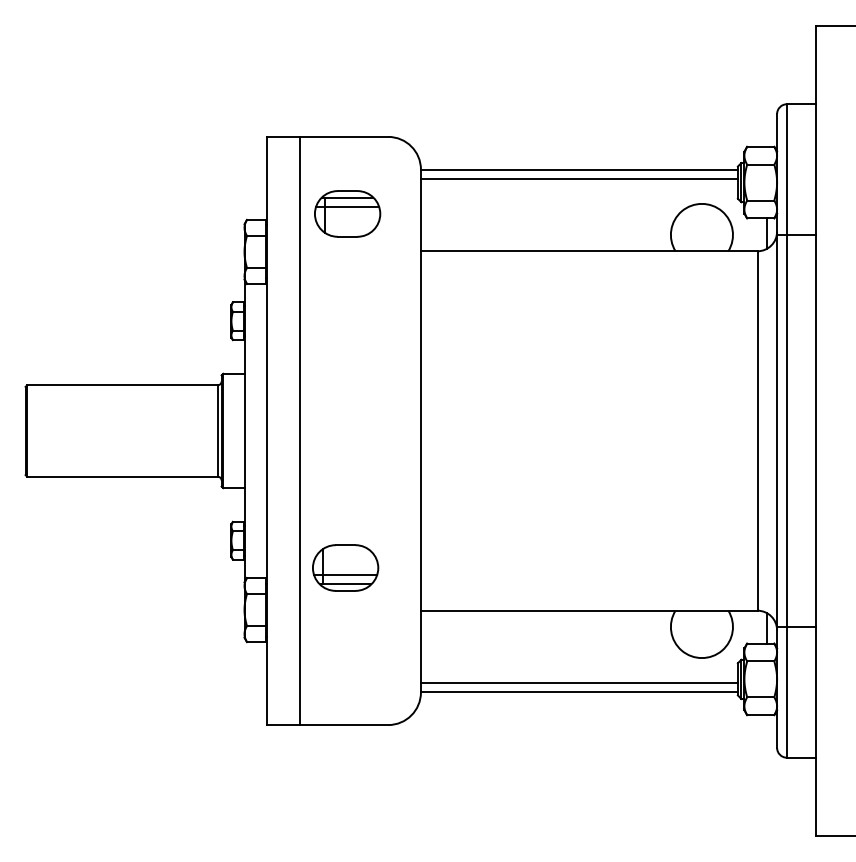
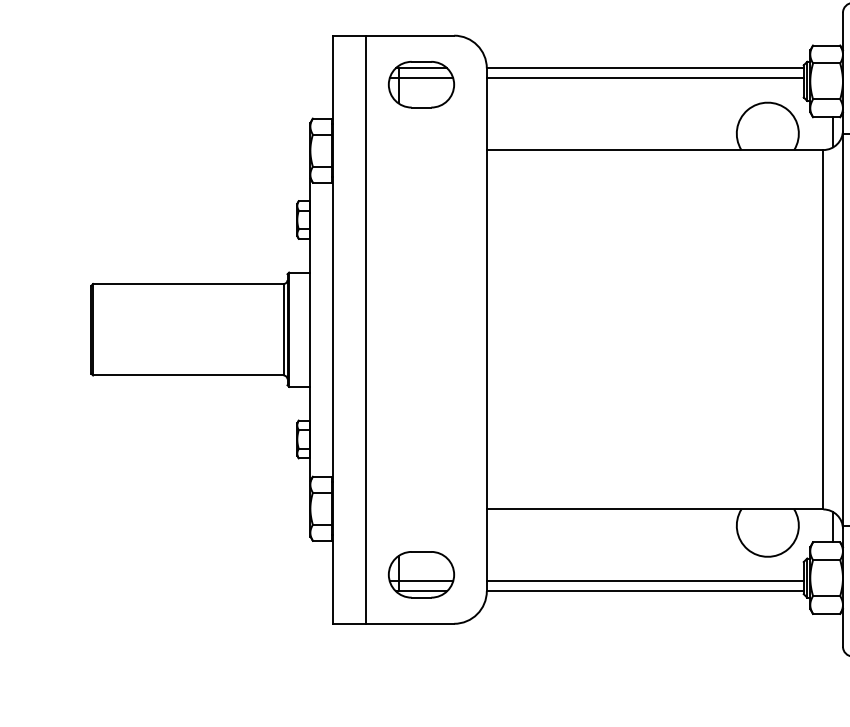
part: (347, 213) -> (421, 84), moved
part: (345, 567) -> (421, 574), moved

